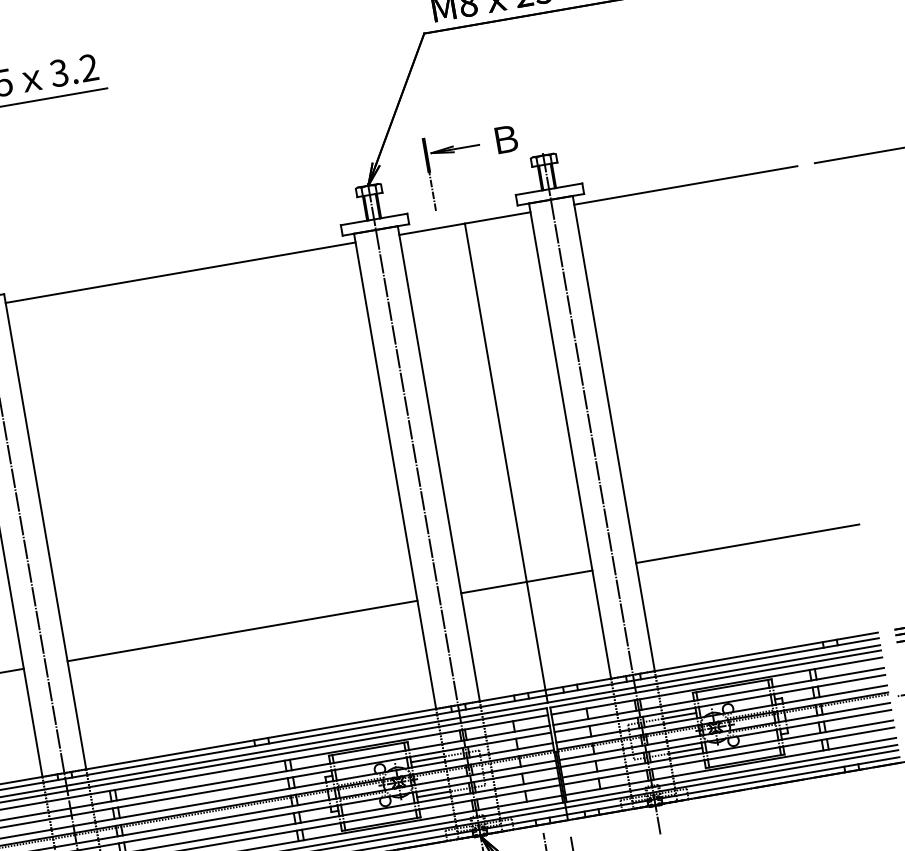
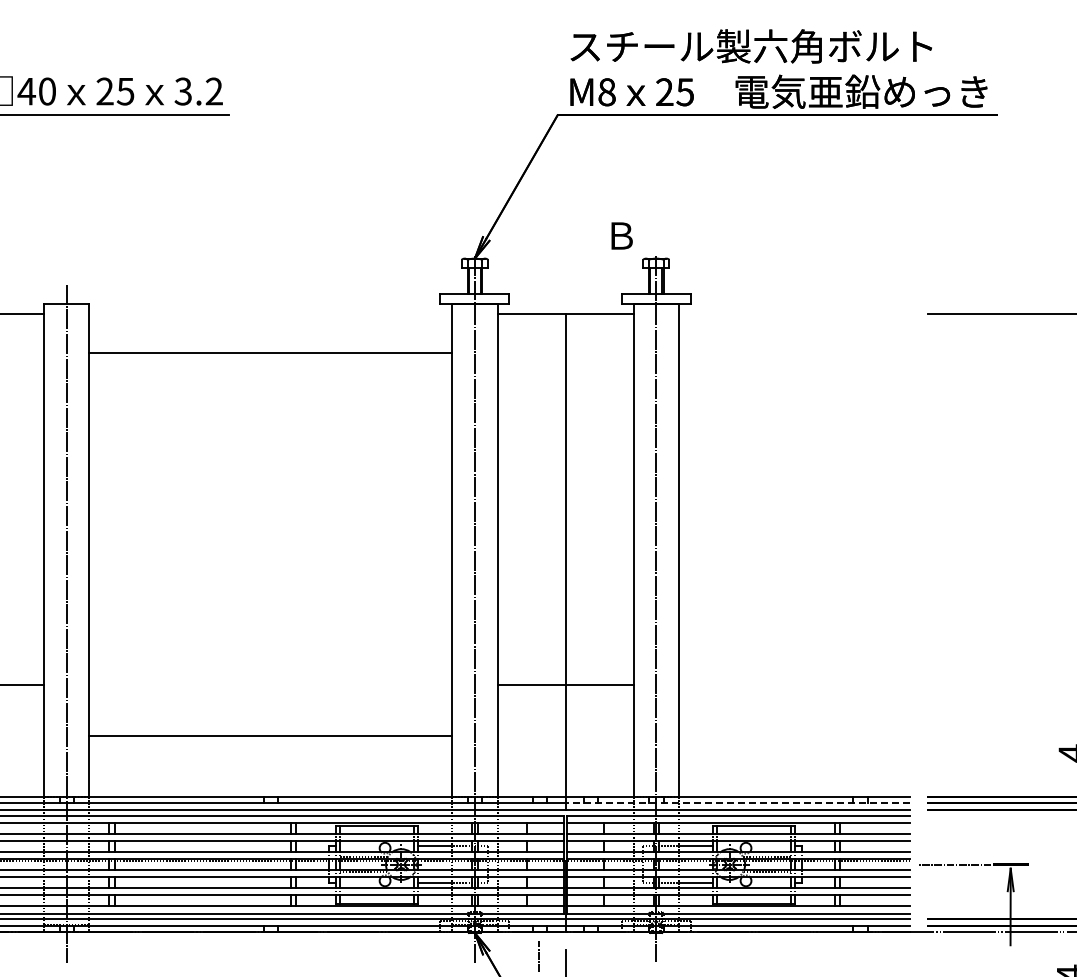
part: (452, 153) -> (565, 240), removed
line: (685, 185) -> (794, 313), removed
line: (180, 272) -> (270, 352), moved
line: (747, 544) -> (794, 685), removed
line: (242, 631) -> (270, 736), moved
line: (712, 666) -> (737, 802), solid -> dashed

